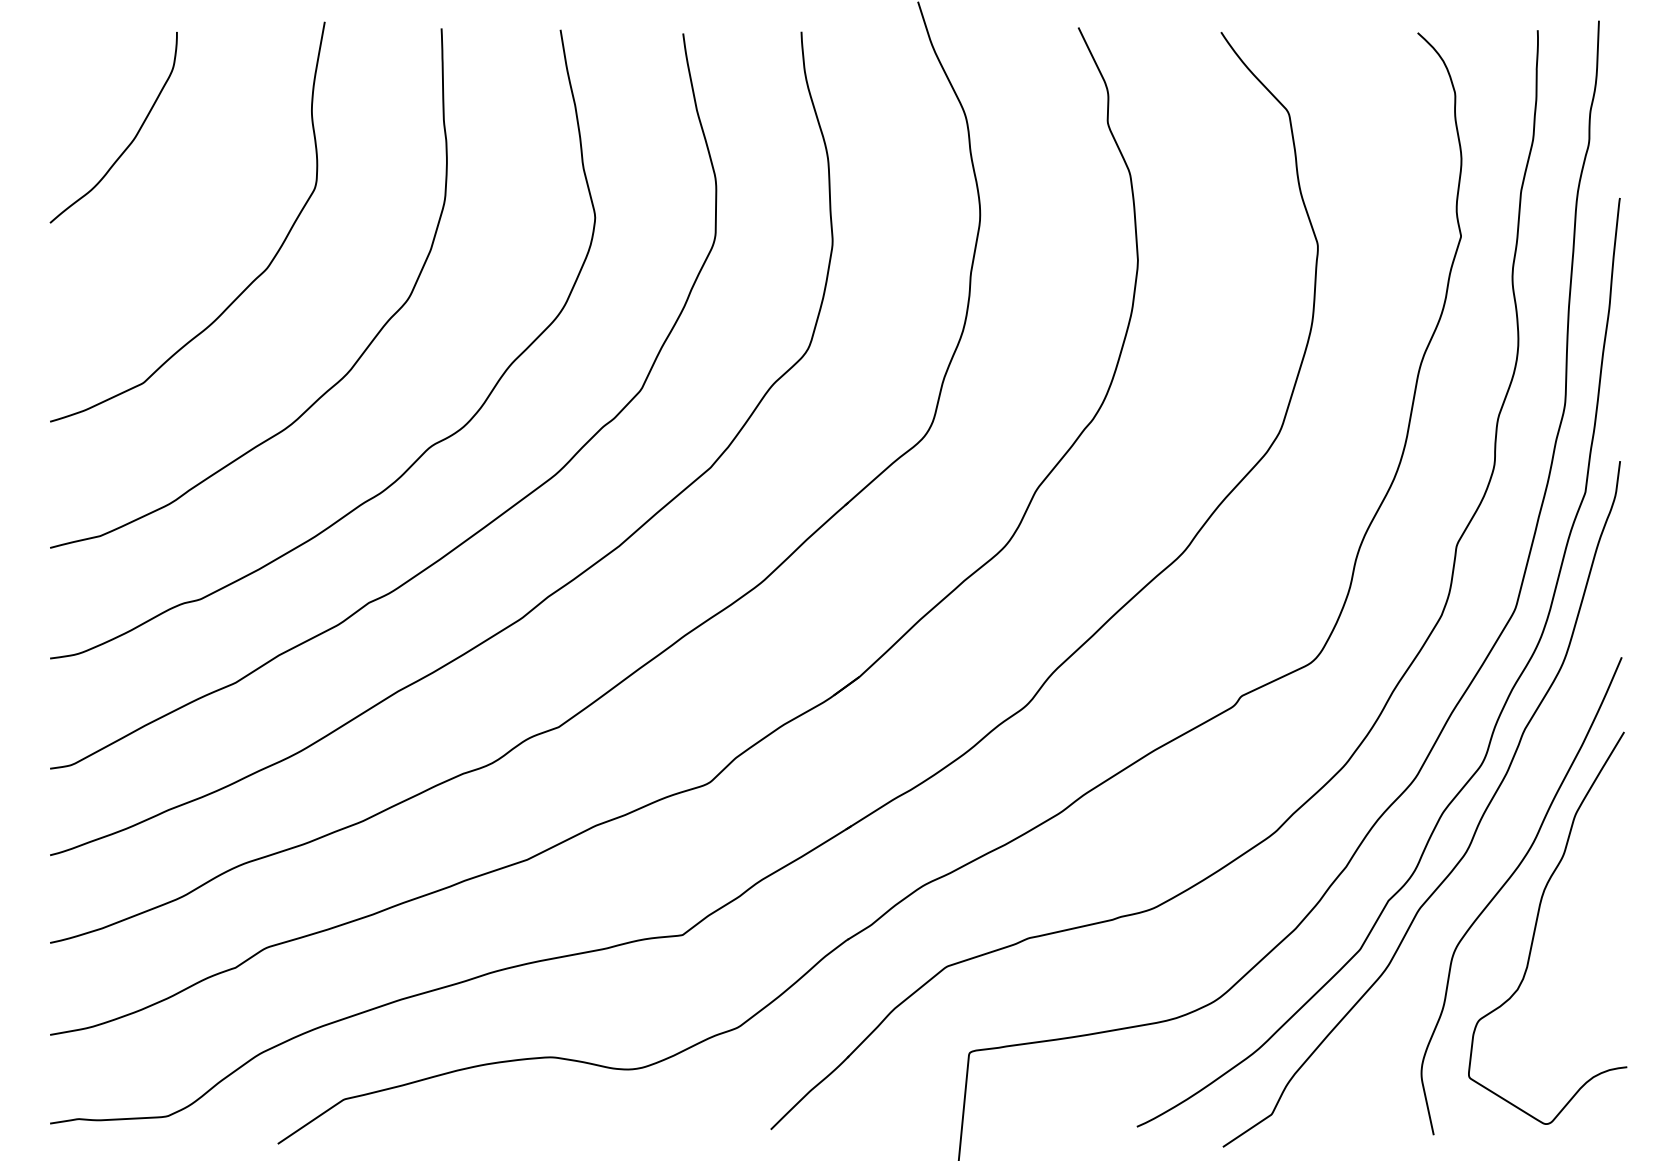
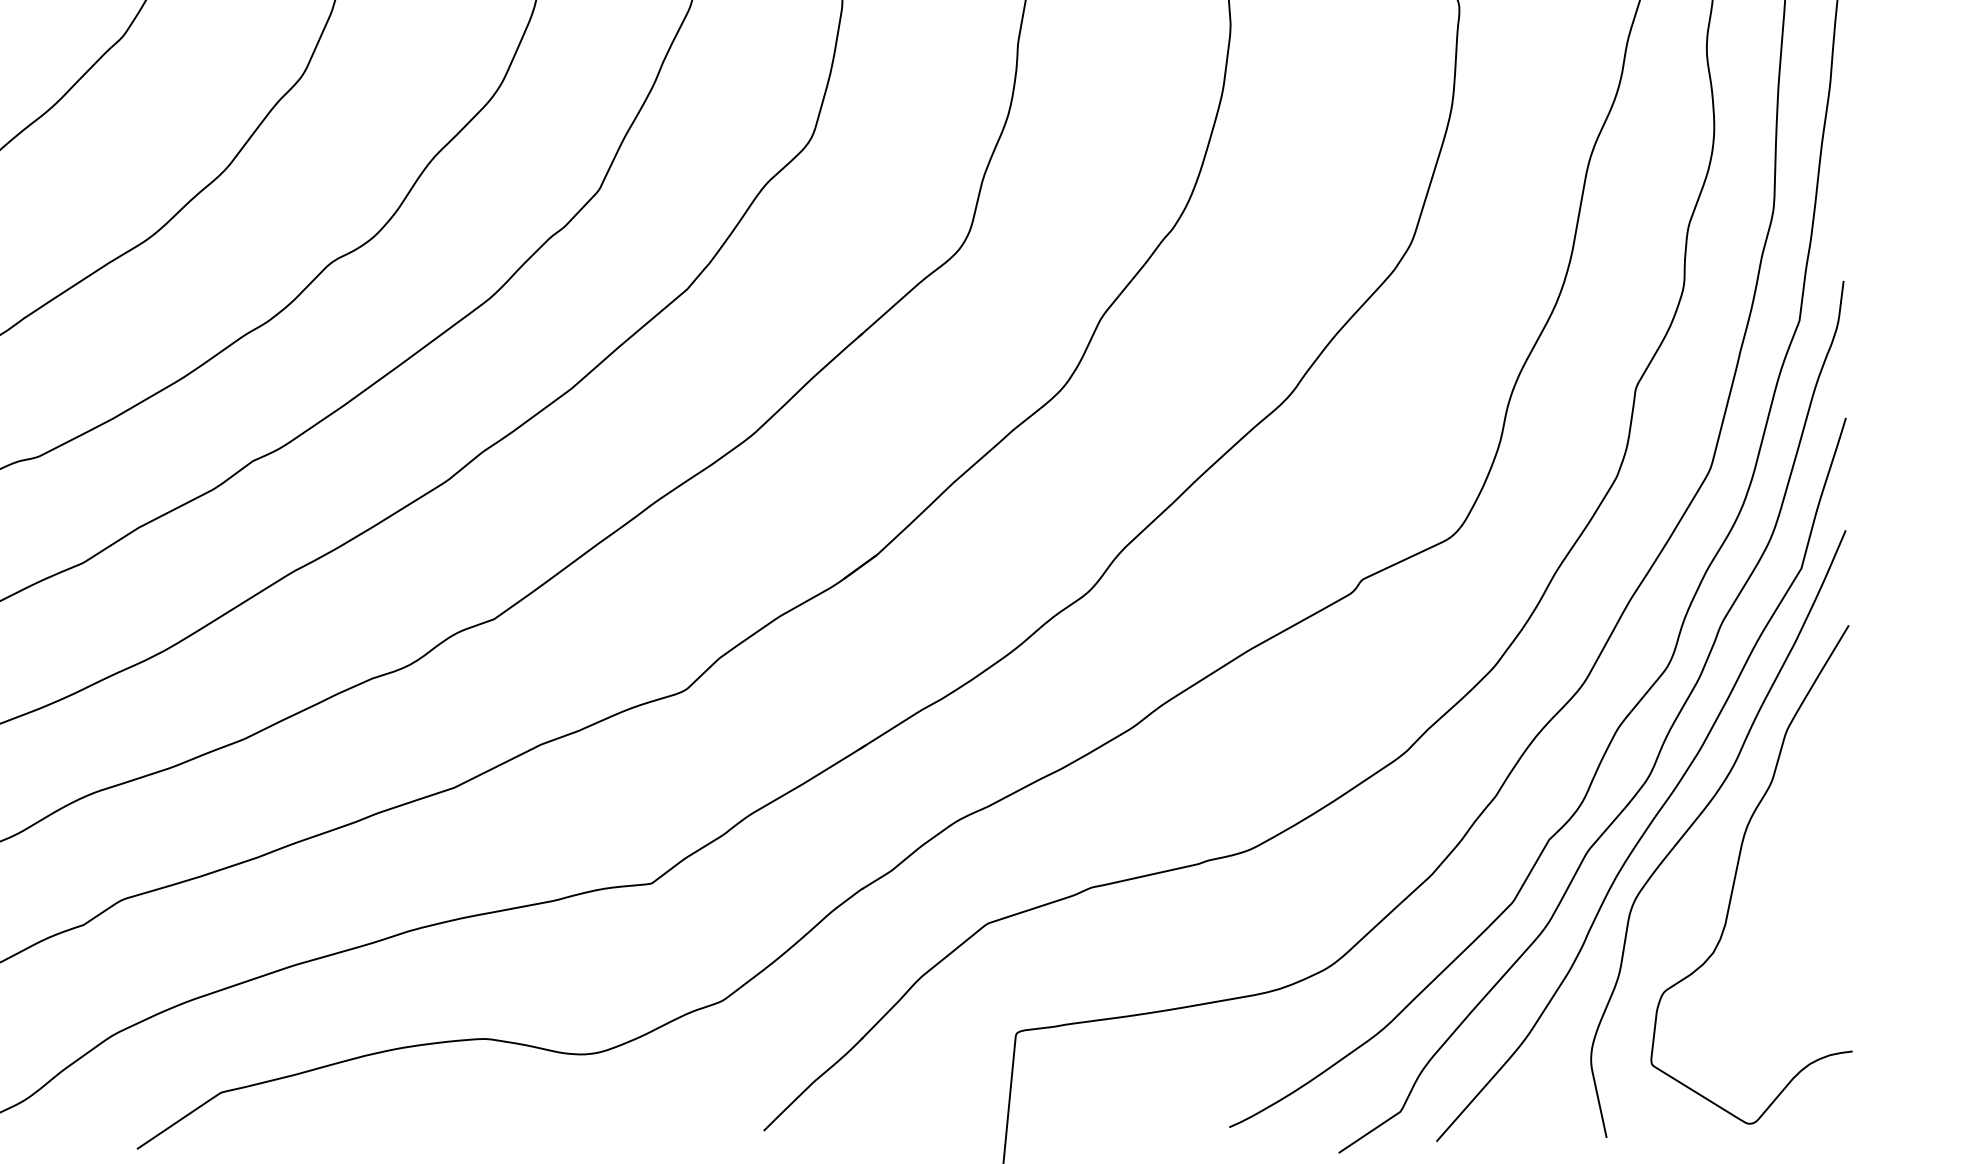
curve: (1480, 868) -> (1666, 798), added

